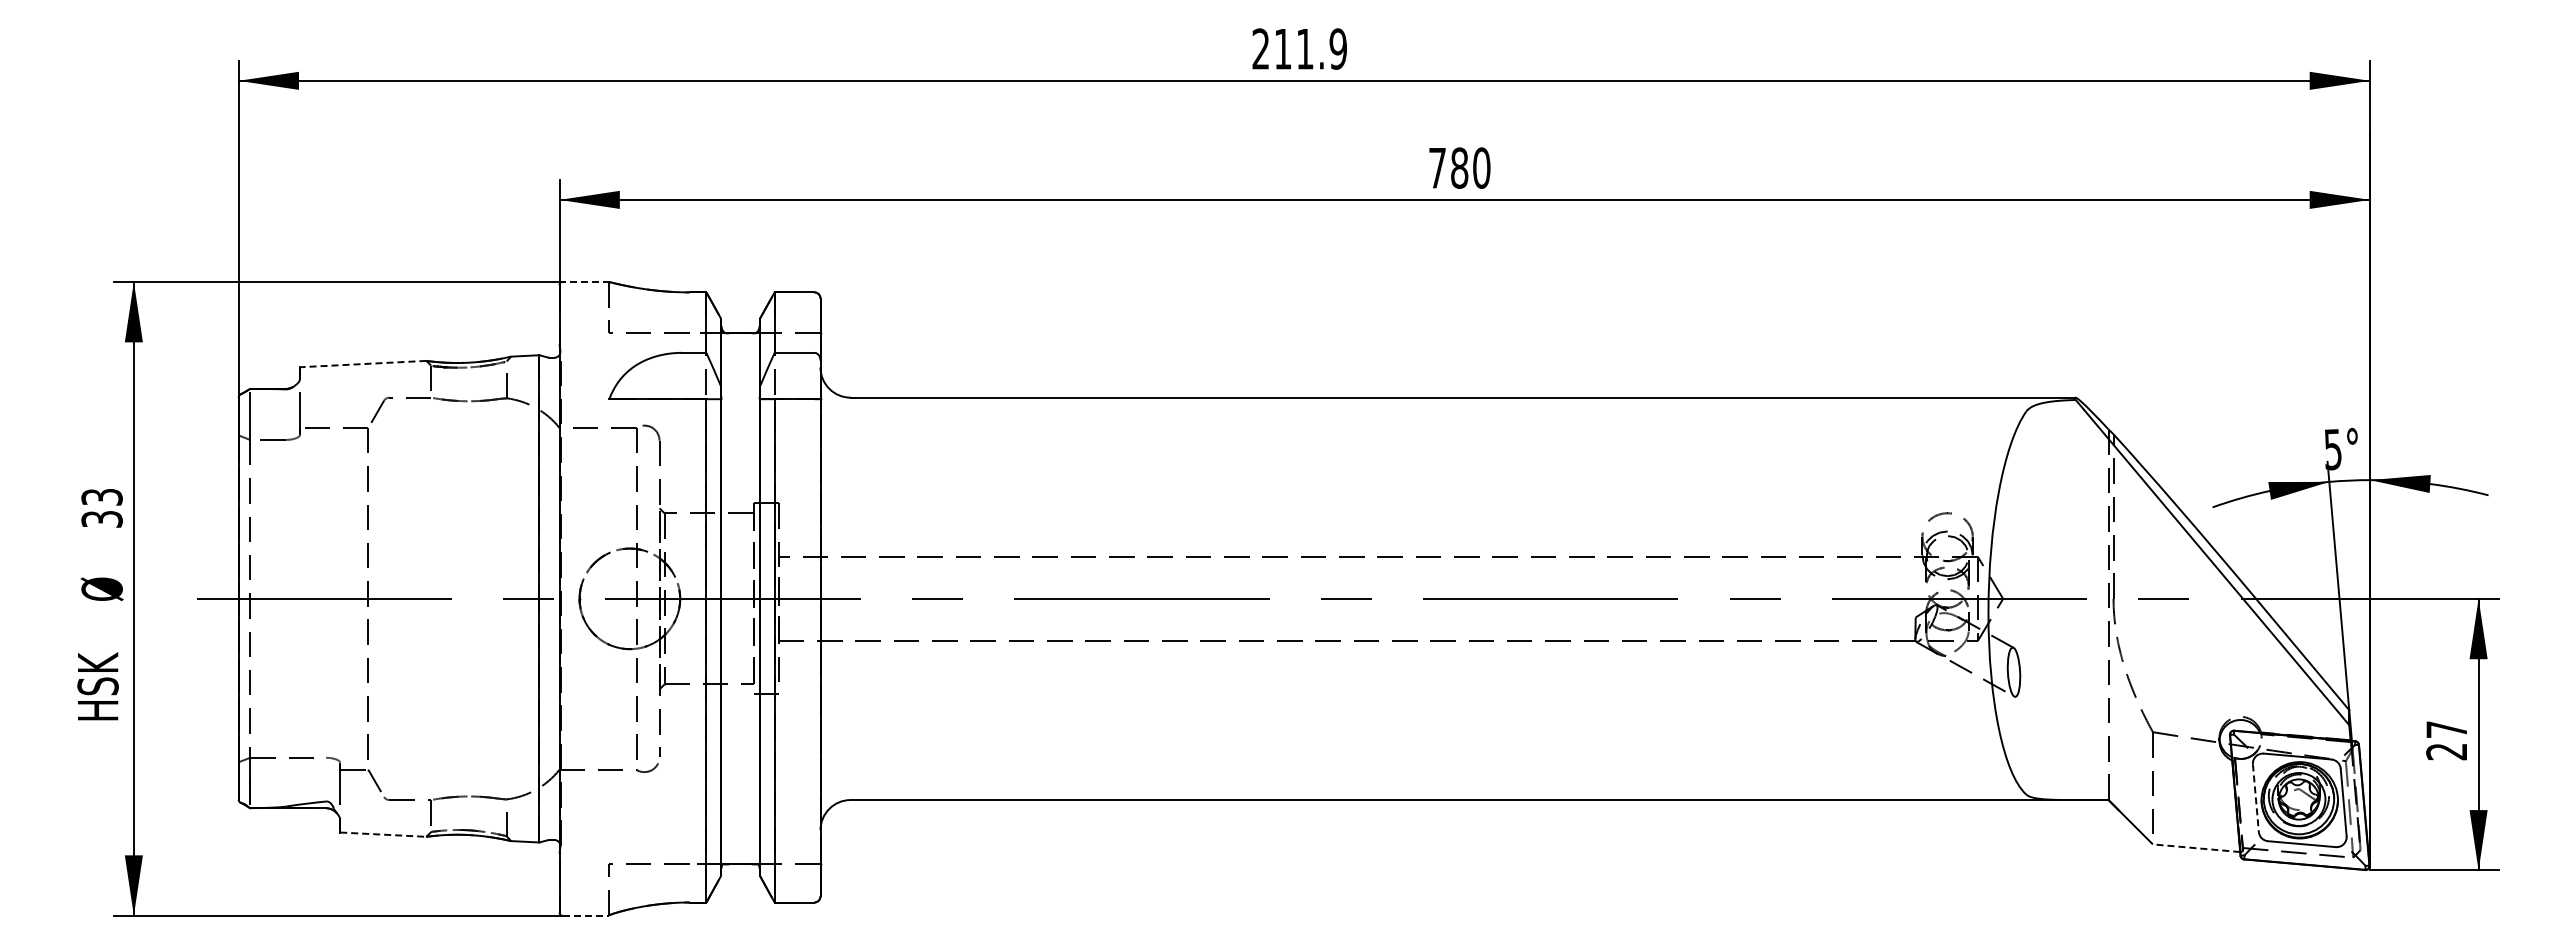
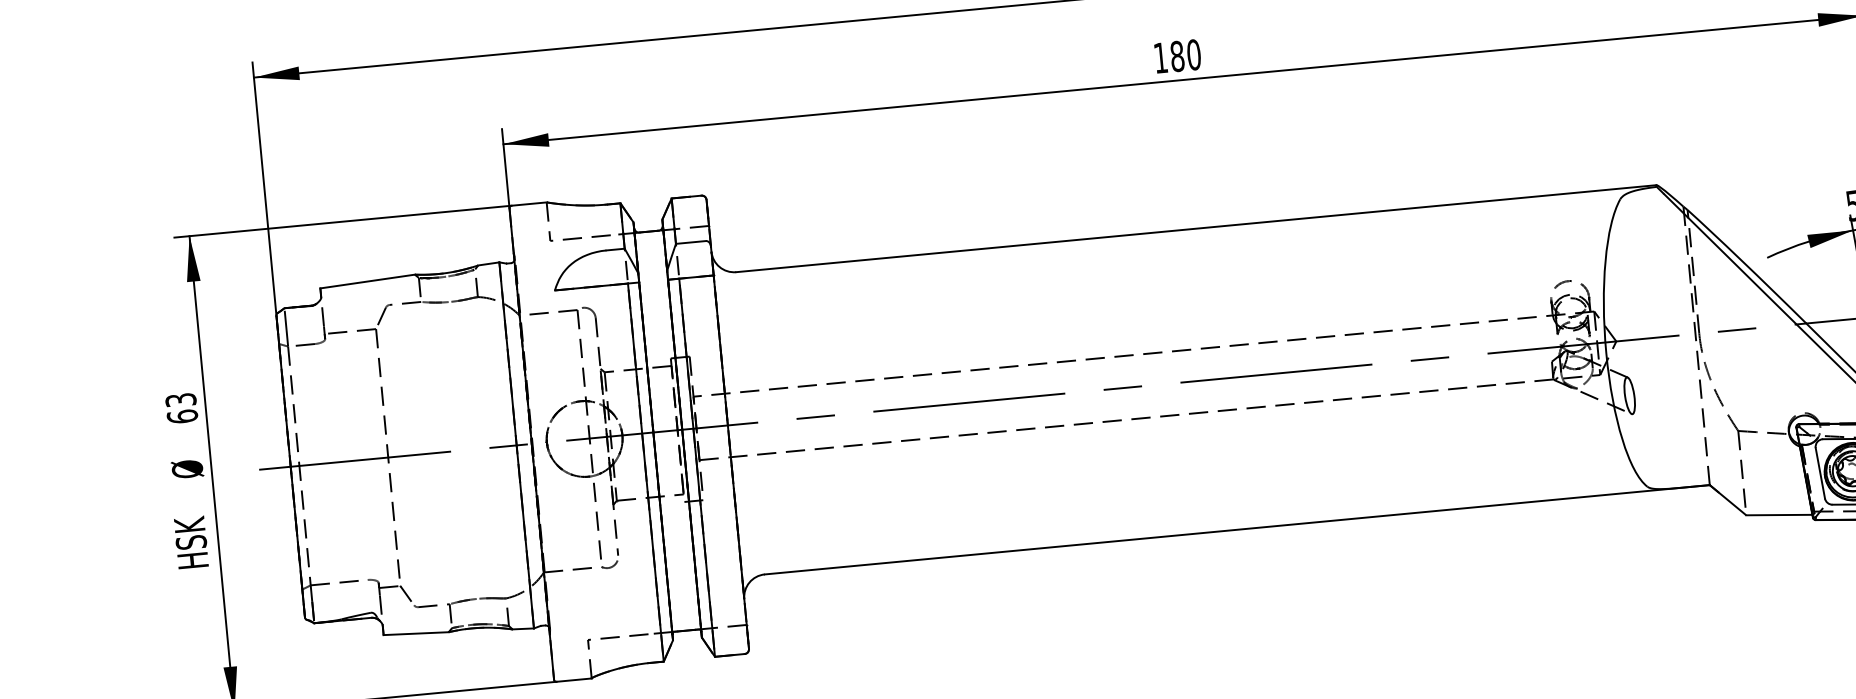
text: (1437, 168) -> (1160, 58), 780 -> 180
line: (586, 282) -> (529, 204), dashed -> solid
line: (362, 364) -> (367, 281), dashed -> solid
text: (101, 518) -> (182, 416), 33 -> 63
line: (2255, 798) -> (1820, 473), dashed -> solid
line: (383, 834) -> (416, 633), dashed -> solid
line: (2196, 848) -> (1779, 515), dashed -> solid
line: (586, 915) -> (574, 679), dashed -> solid

